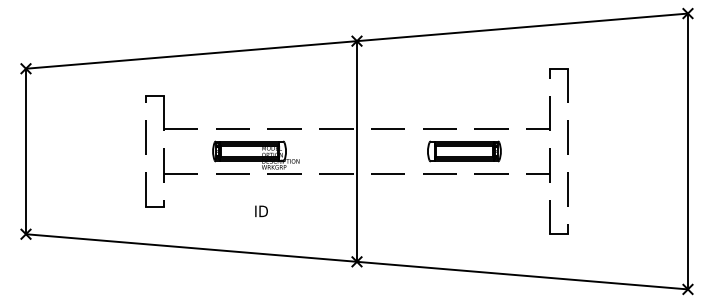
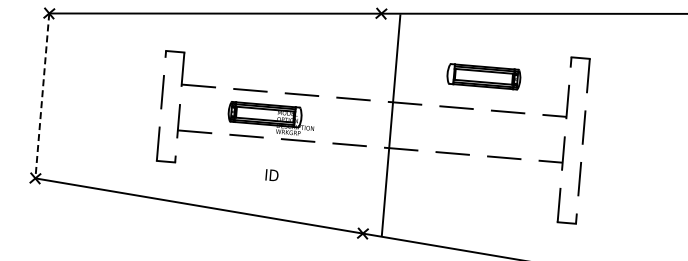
line: (26, 151) -> (42, 95), solid -> dashed
line: (357, 151) -> (391, 125), moved
part: (464, 151) -> (484, 76), moved

